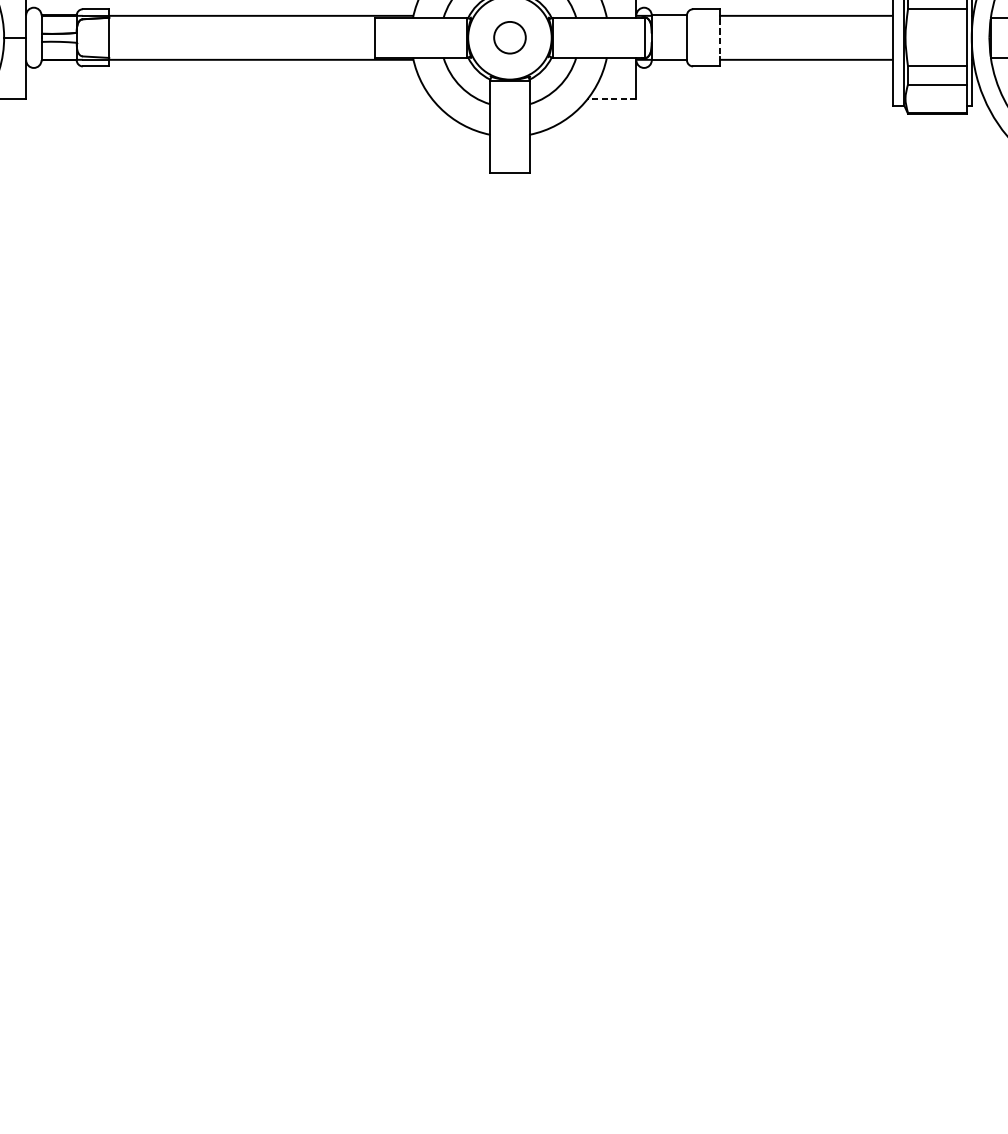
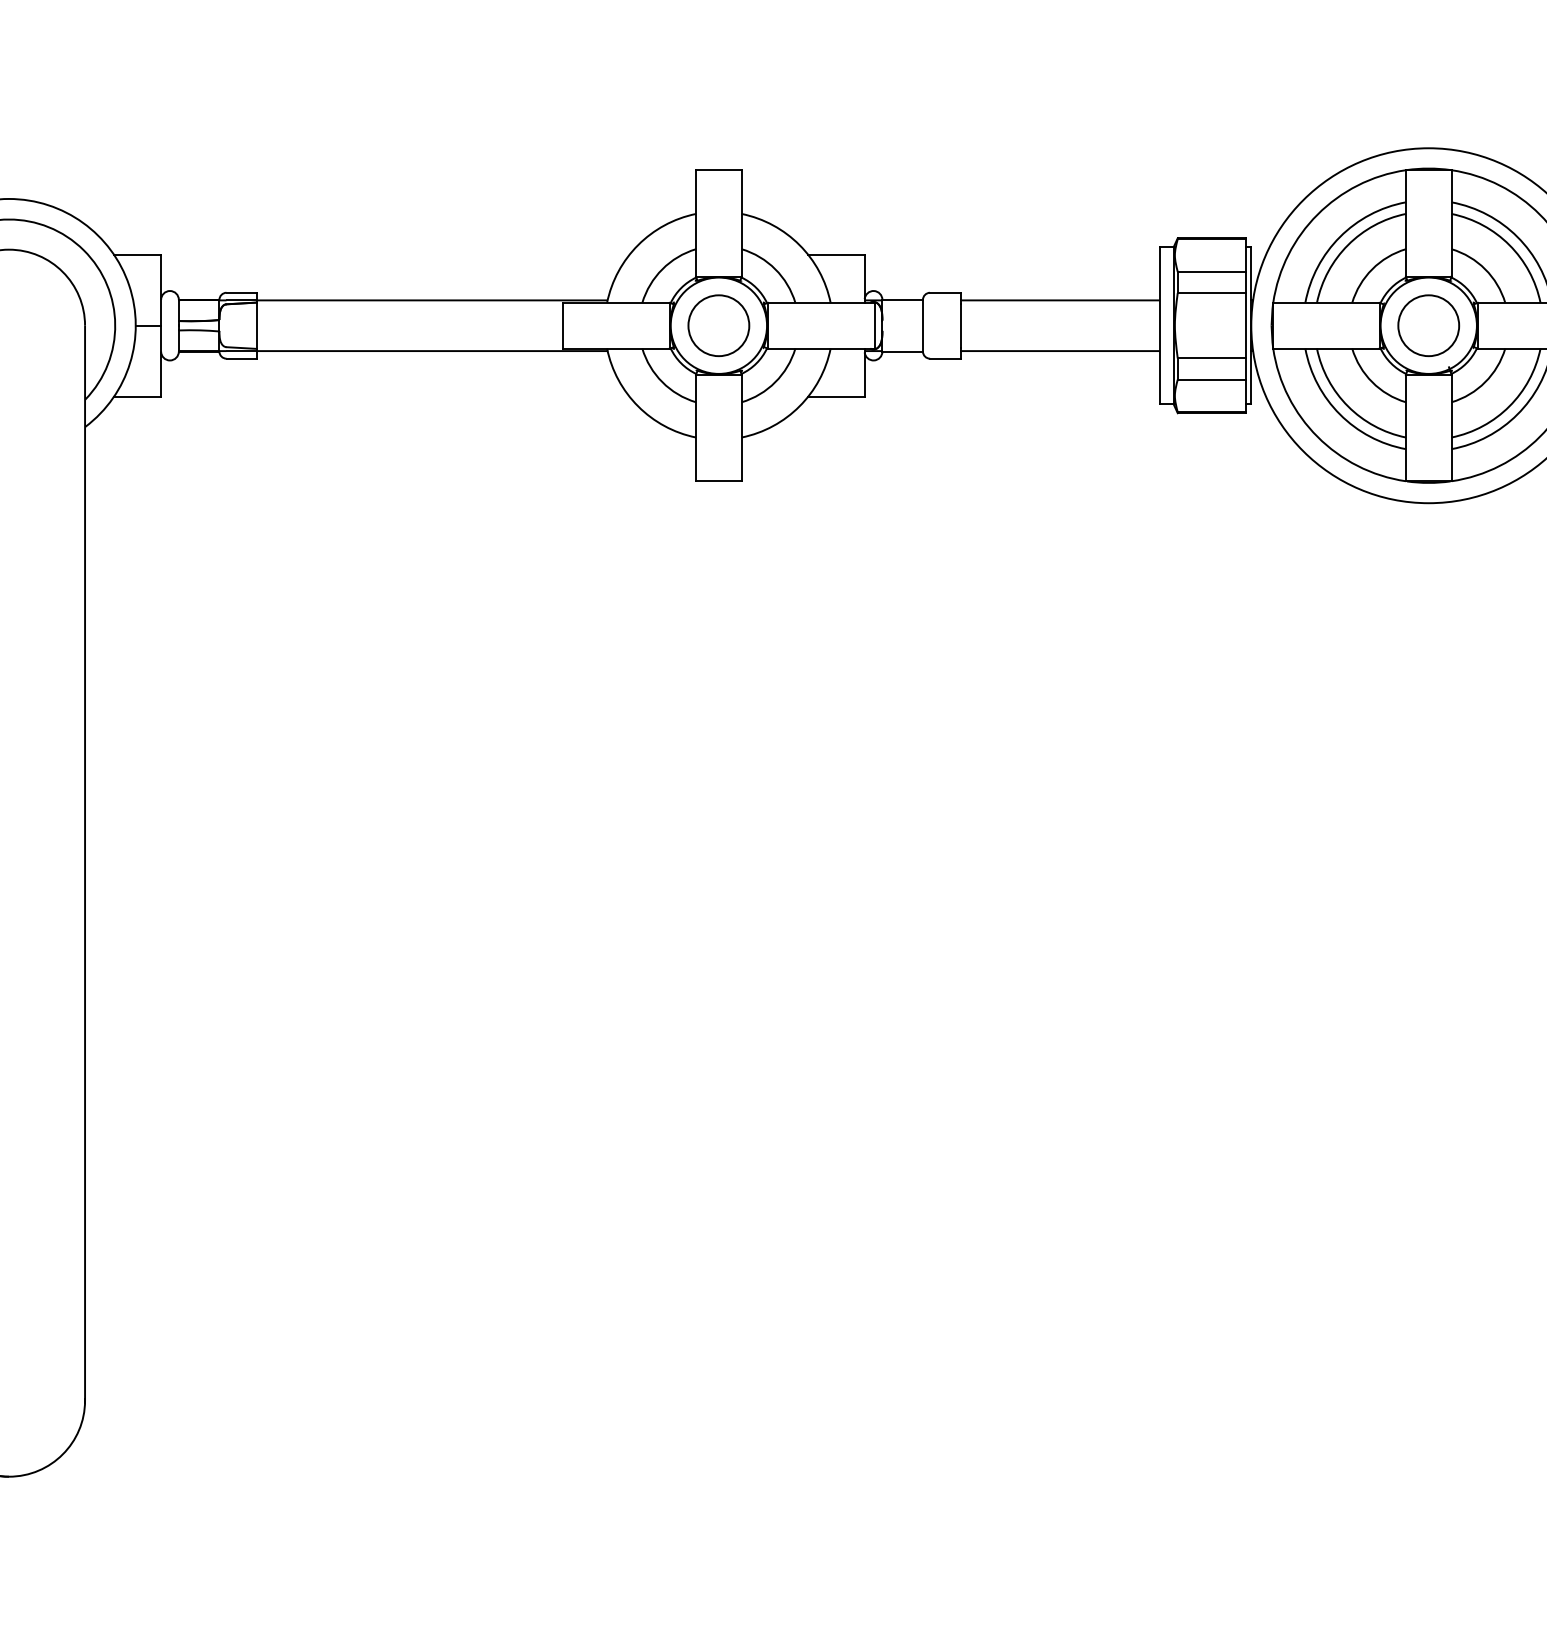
circle: (509, 37) -> (718, 325), size x1.67
line: (719, 37) -> (960, 325), dashed -> solid
line: (611, 99) -> (835, 396), dashed -> solid

